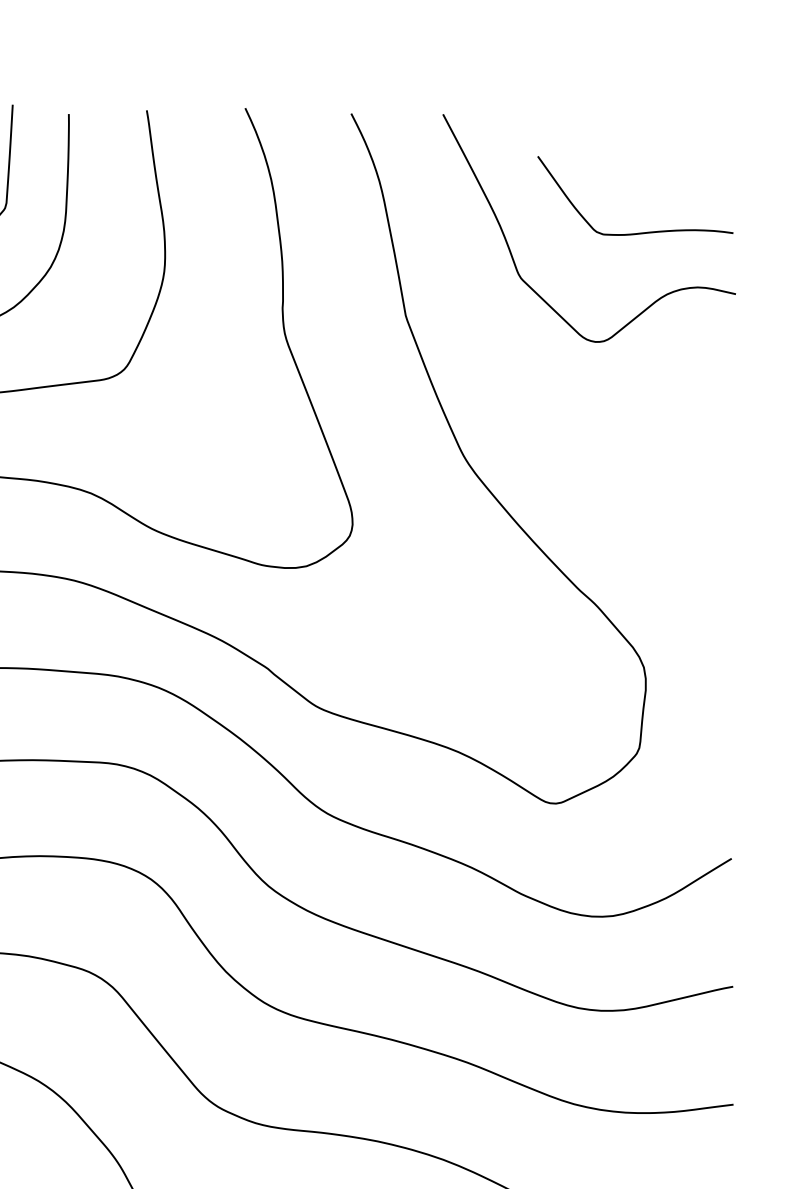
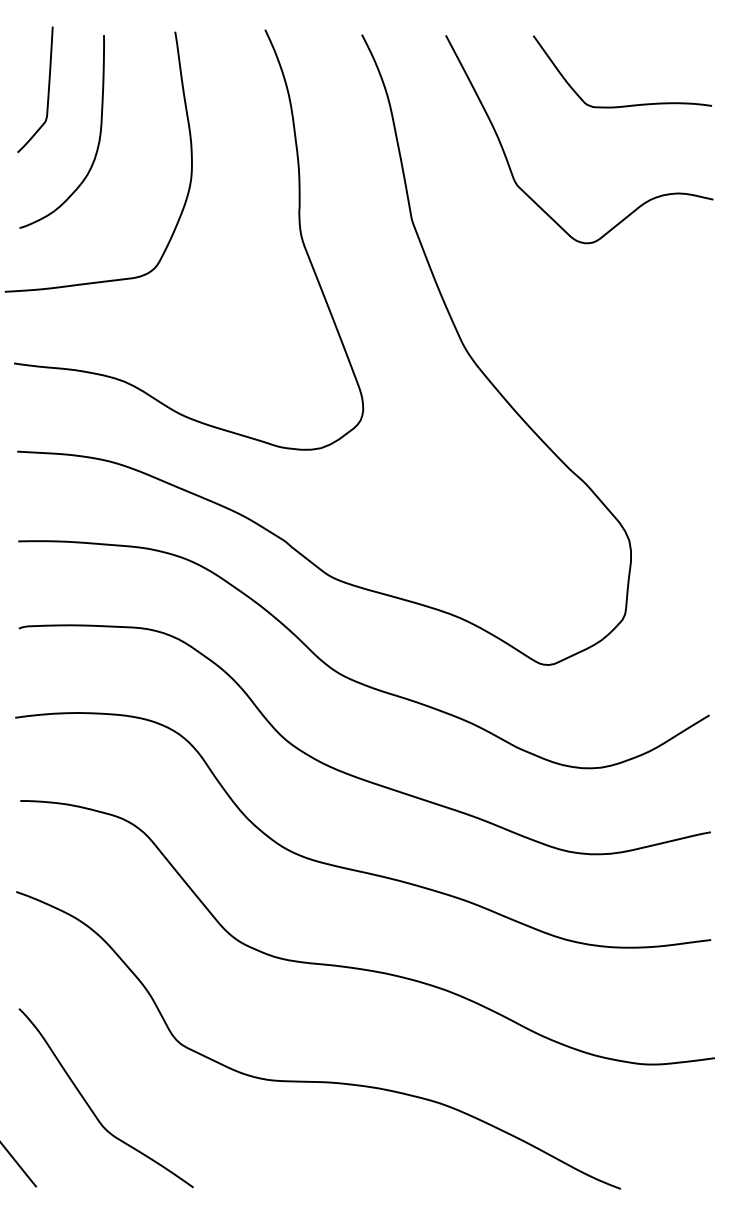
curve: (635, 232) -> (622, 105), moved

